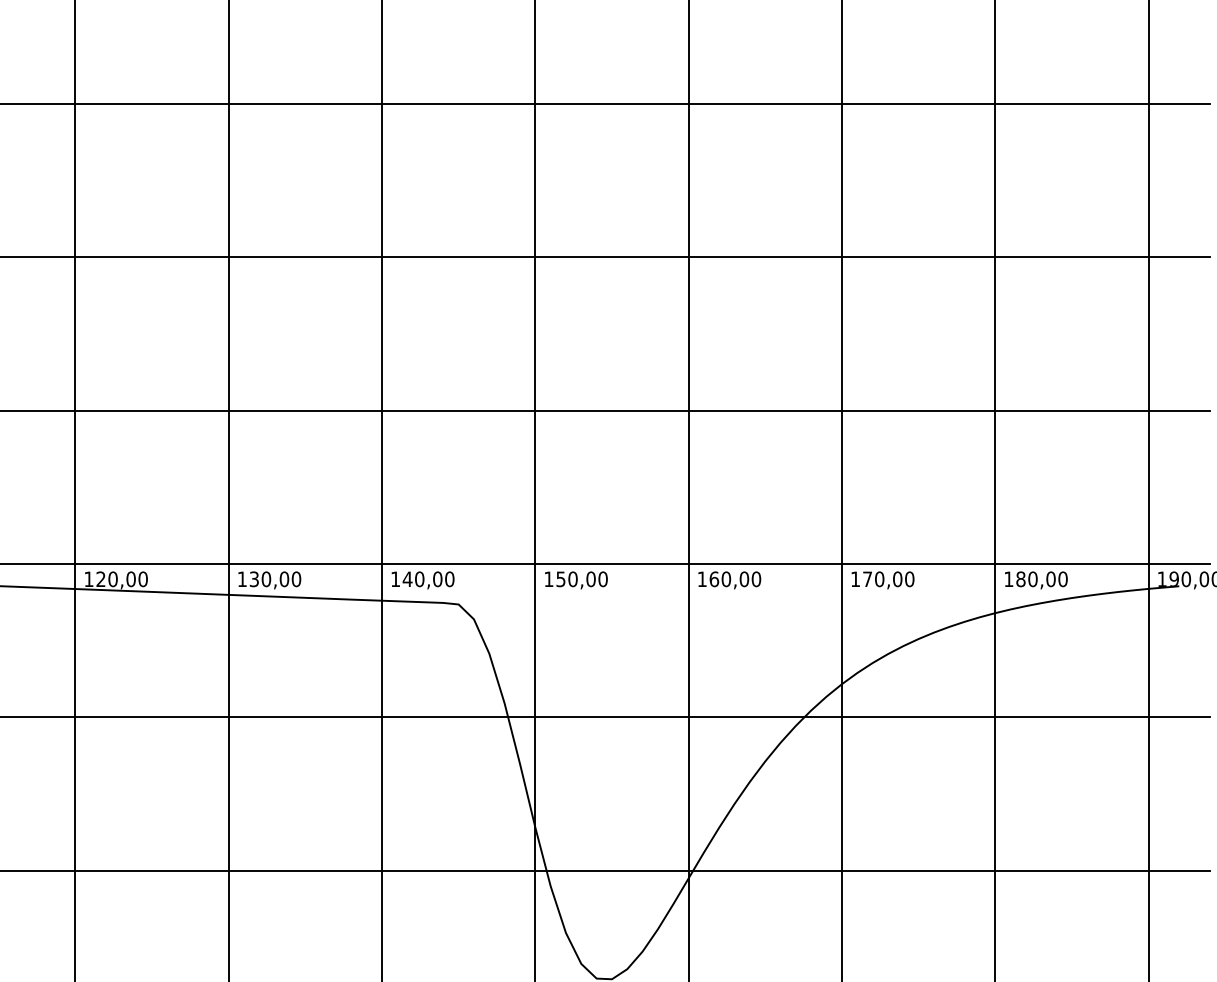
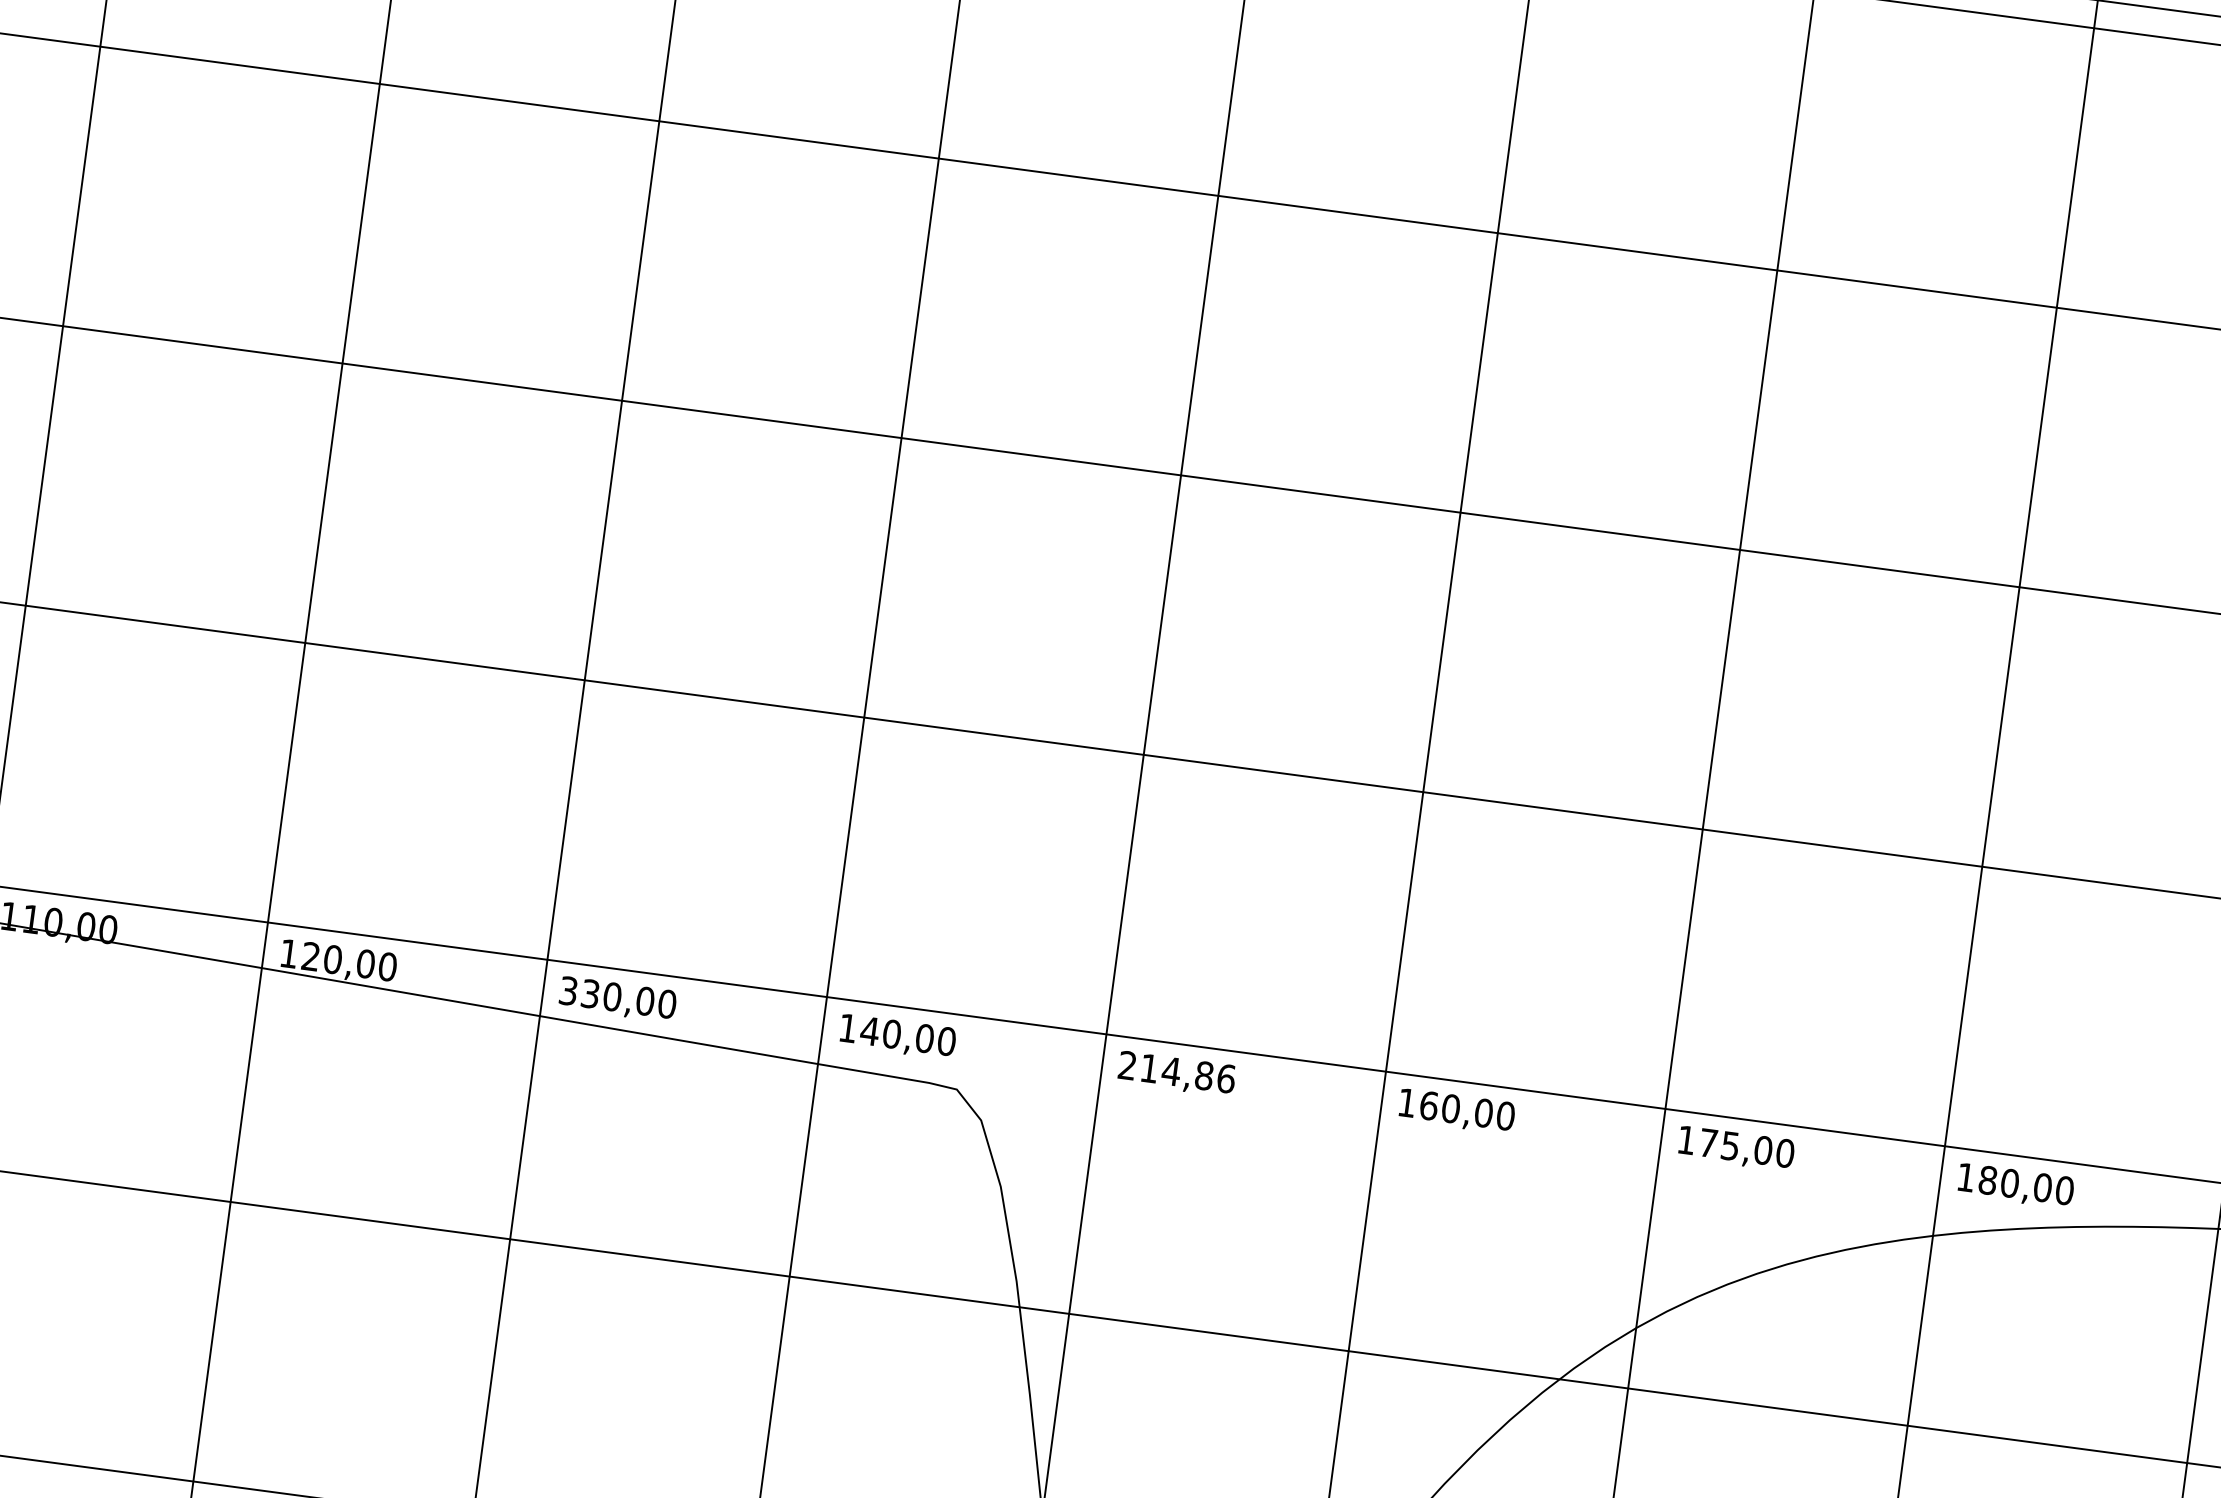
text: (241, 579) -> (567, 991), 130,00 -> 330,00
text: (575, 579) -> (1175, 1072), 150,00 -> 214,86
text: (879, 579) -> (1730, 1146), 170,00 -> 175,00

